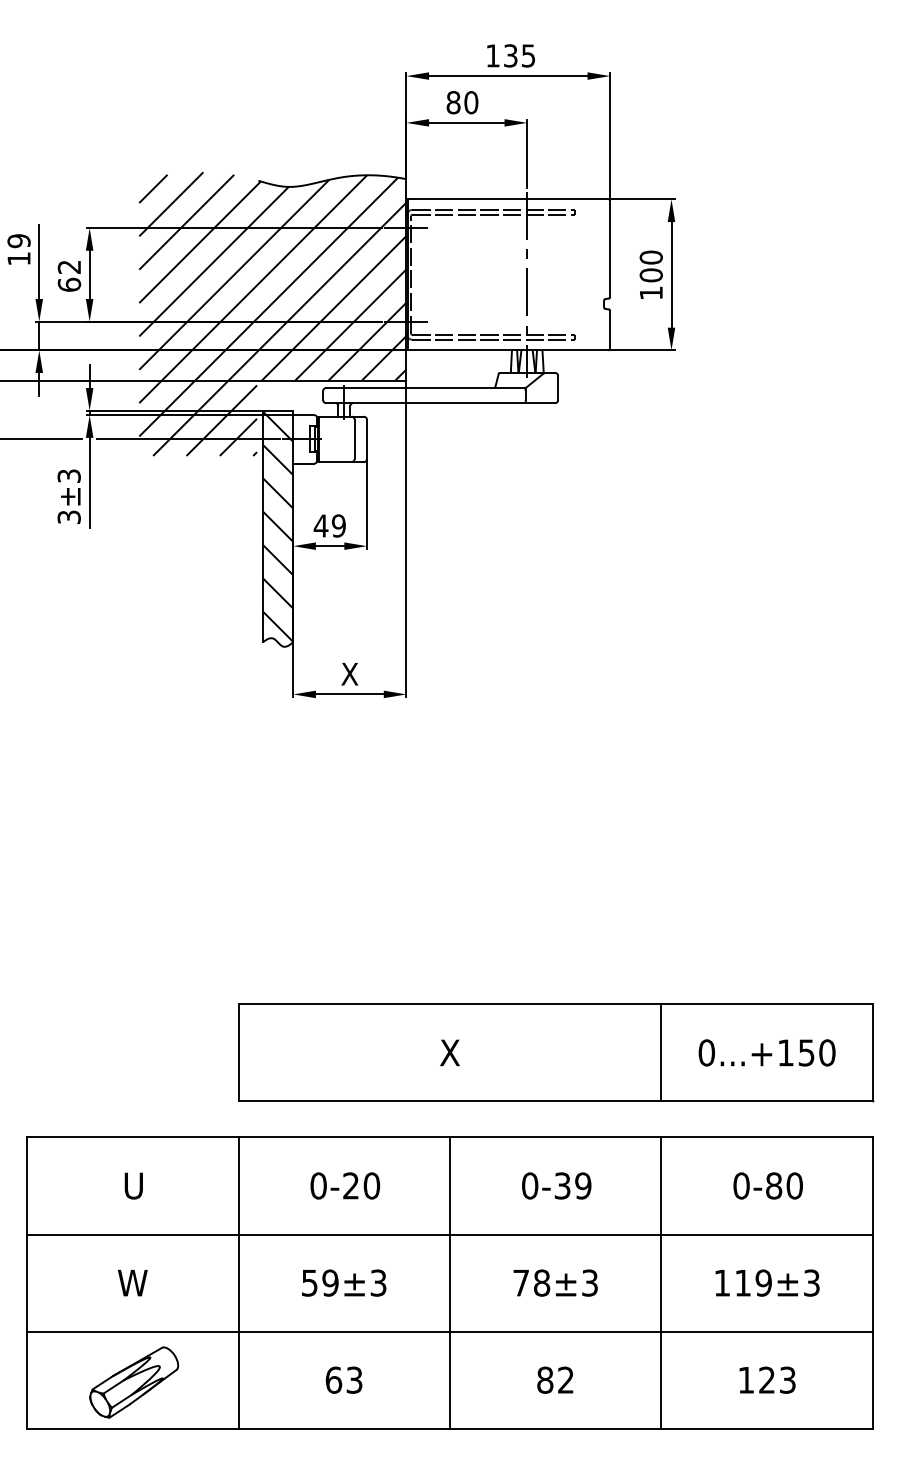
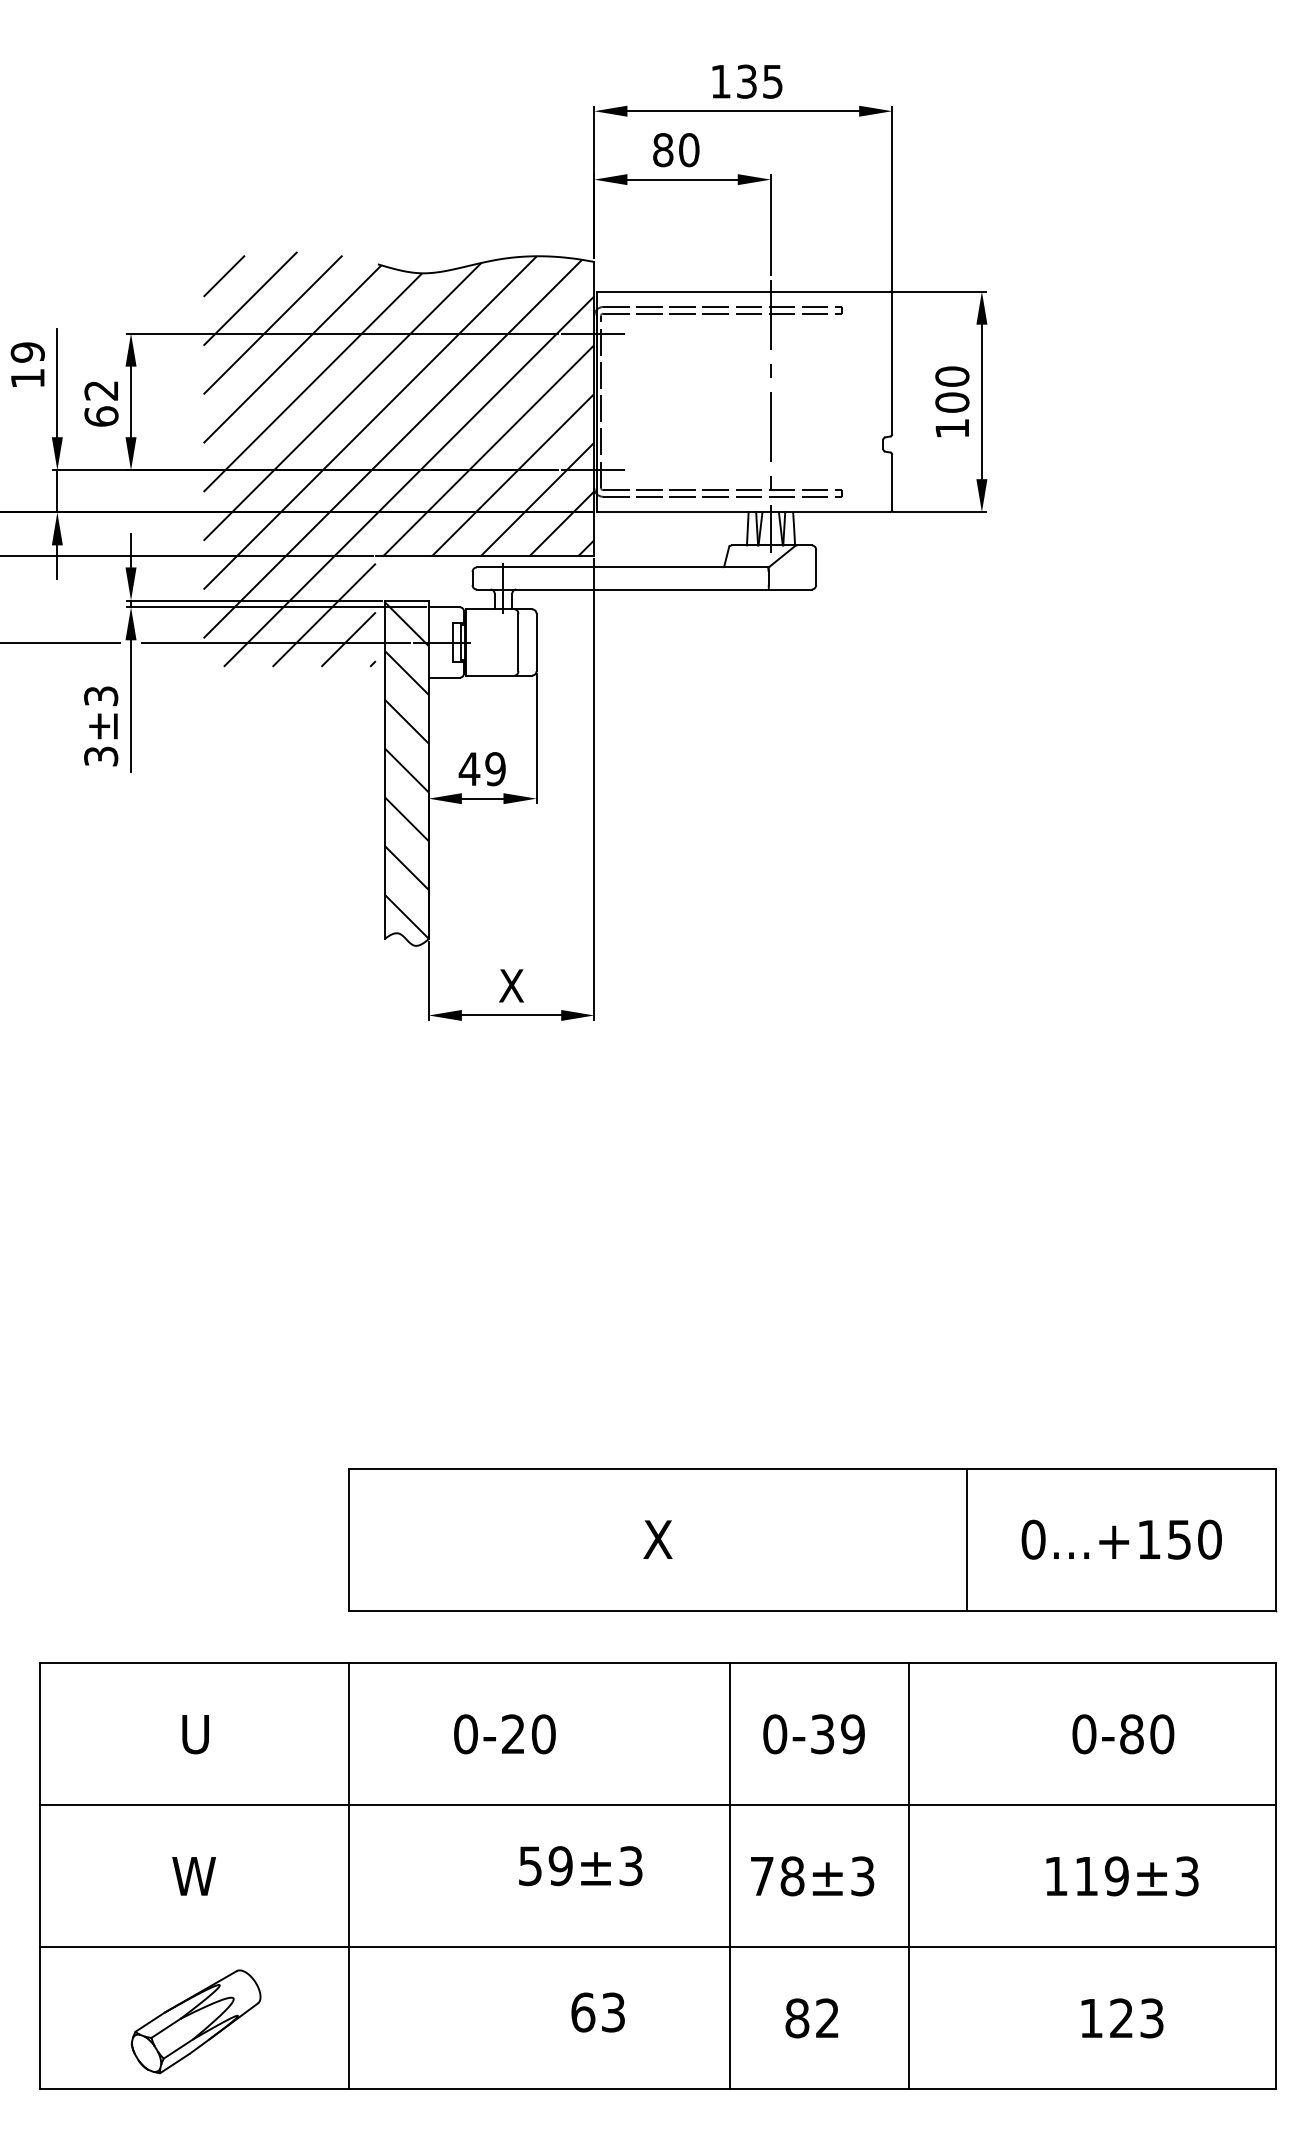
text: (344, 1282) -> (581, 1865), moved
line: (450, 1282) -> (730, 1875), moved
line: (661, 1282) -> (908, 1875), moved
text: (343, 1379) -> (597, 2011), moved

